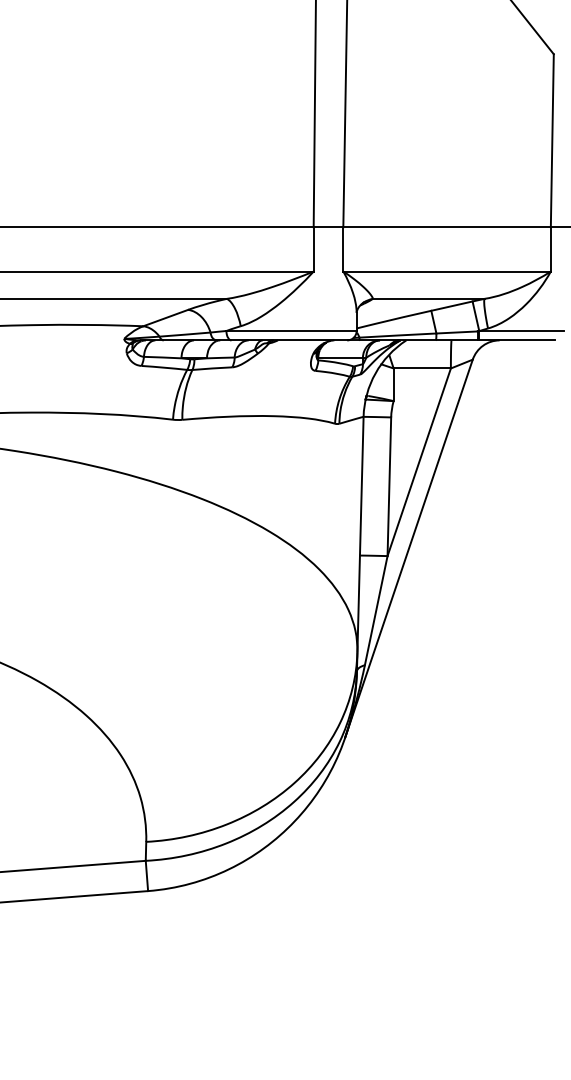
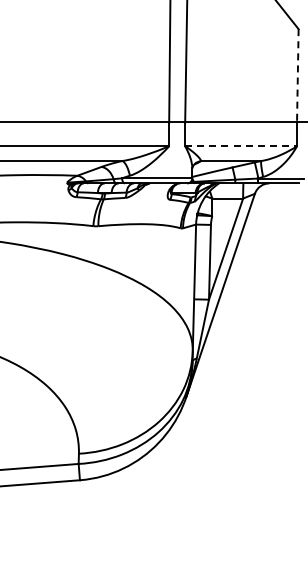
line: (551, 140) -> (297, 75), solid -> dashed
line: (447, 271) -> (241, 146), solid -> dashed

